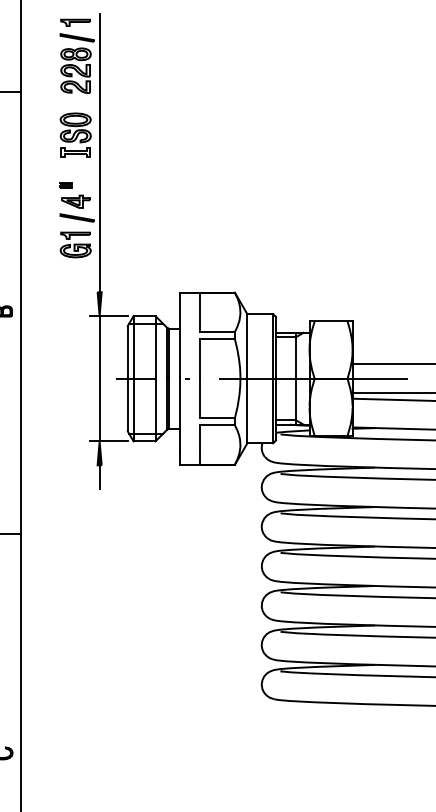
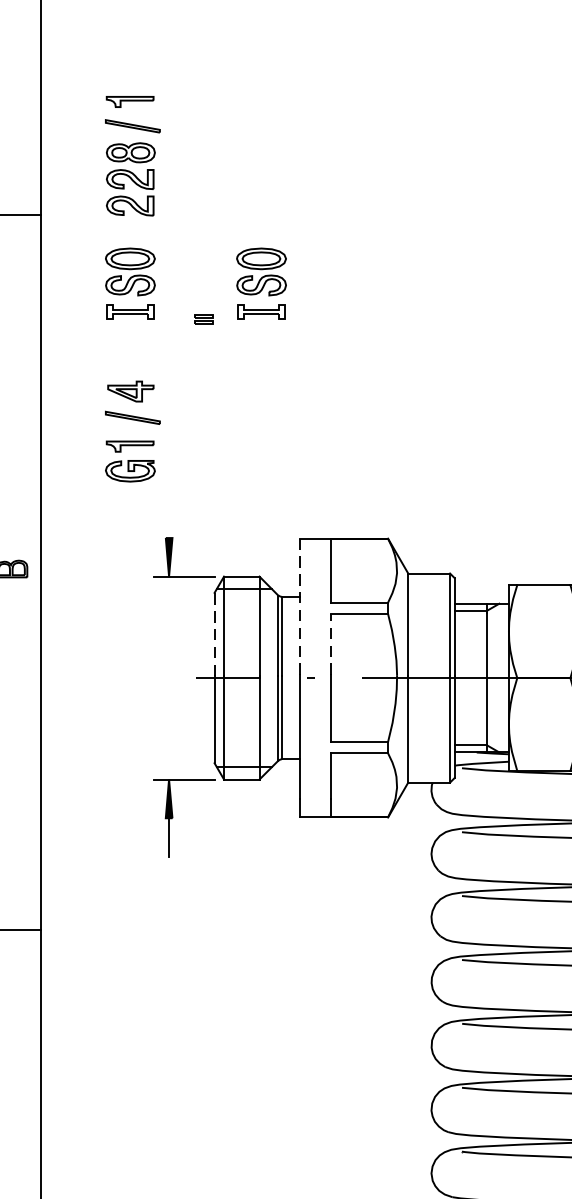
part: (156, 134) -> (261, 282), added
line: (99, 153) -> (168, 313), removed
part: (65, 185) -> (202, 319), moved
line: (180, 334) -> (300, 606), solid -> dashed
line: (127, 351) -> (214, 633), solid -> dashed
line: (199, 357) -> (330, 643), solid -> dashed
line: (99, 378) -> (168, 677), removed

